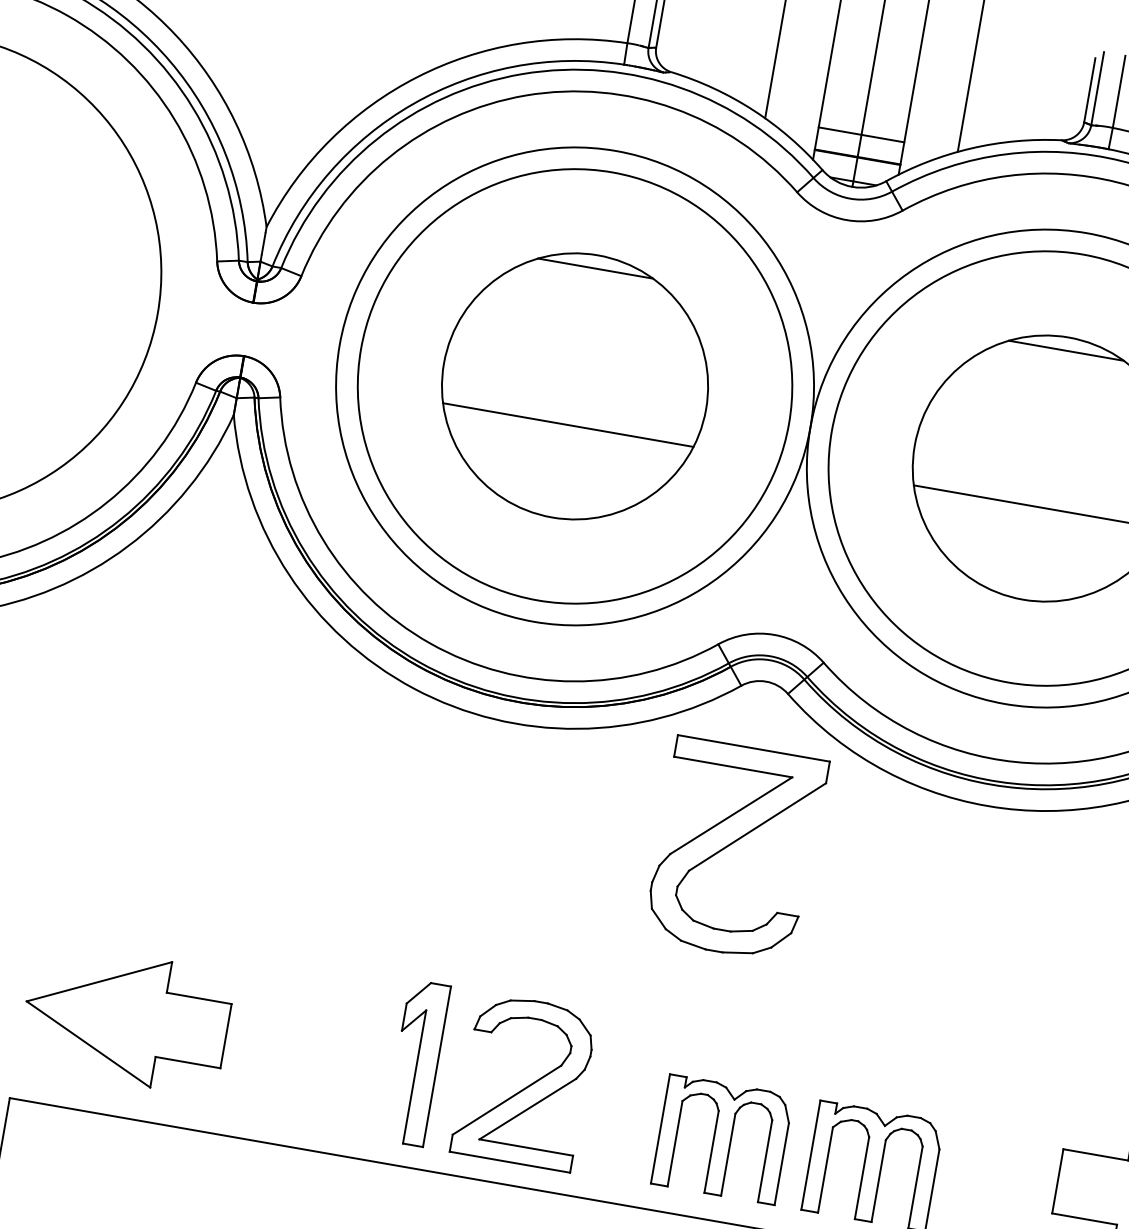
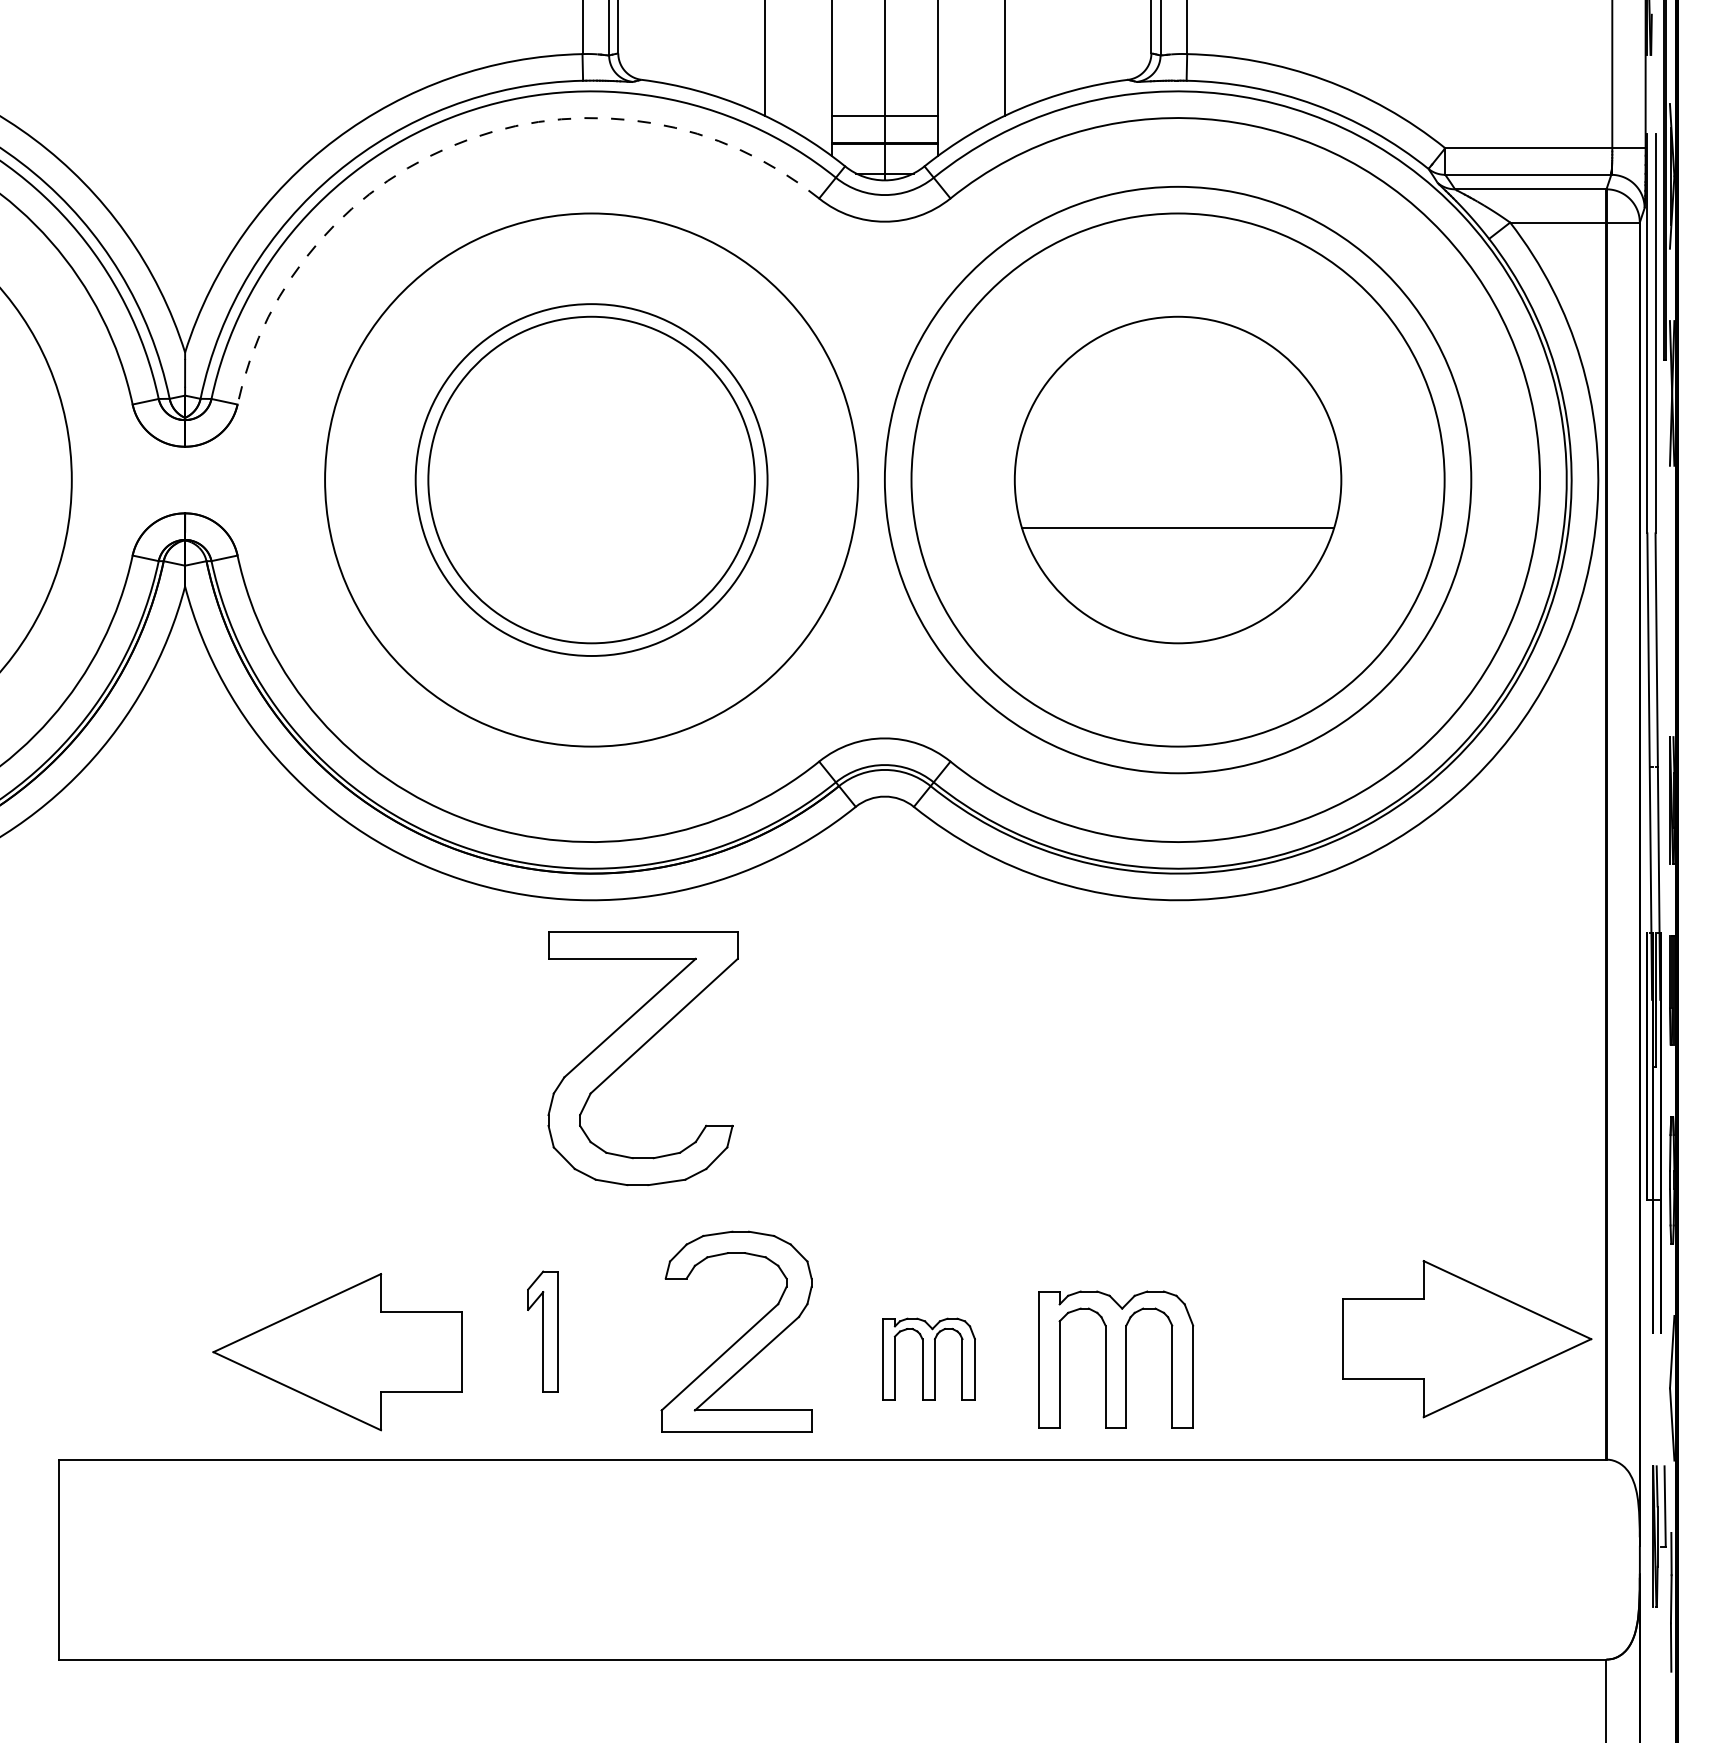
arc: (525, 95) -> (470, 138), solid -> dashed
line: (595, 268) -> (591, 333), removed
line: (1065, 350) -> (1177, 333), removed
circle: (575, 385) -> (591, 479), size x0.6
line: (568, 425) -> (591, 528), removed
part: (733, 843) -> (638, 1051), moved
part: (126, 1019) -> (337, 1352), moved
part: (416, 1063) -> (542, 1331), size x0.6
part: (527, 1086) -> (741, 1336), moved
part: (722, 1139) -> (928, 1359), size x0.6

